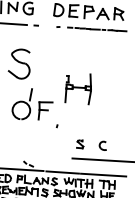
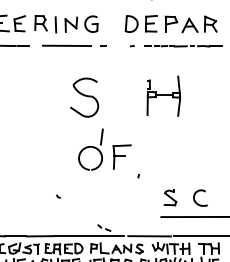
part: (78, 88) -> (163, 95), moved
part: (80, 143) -> (170, 197), size x1.43
part: (103, 145) -> (200, 197), size x1.43

